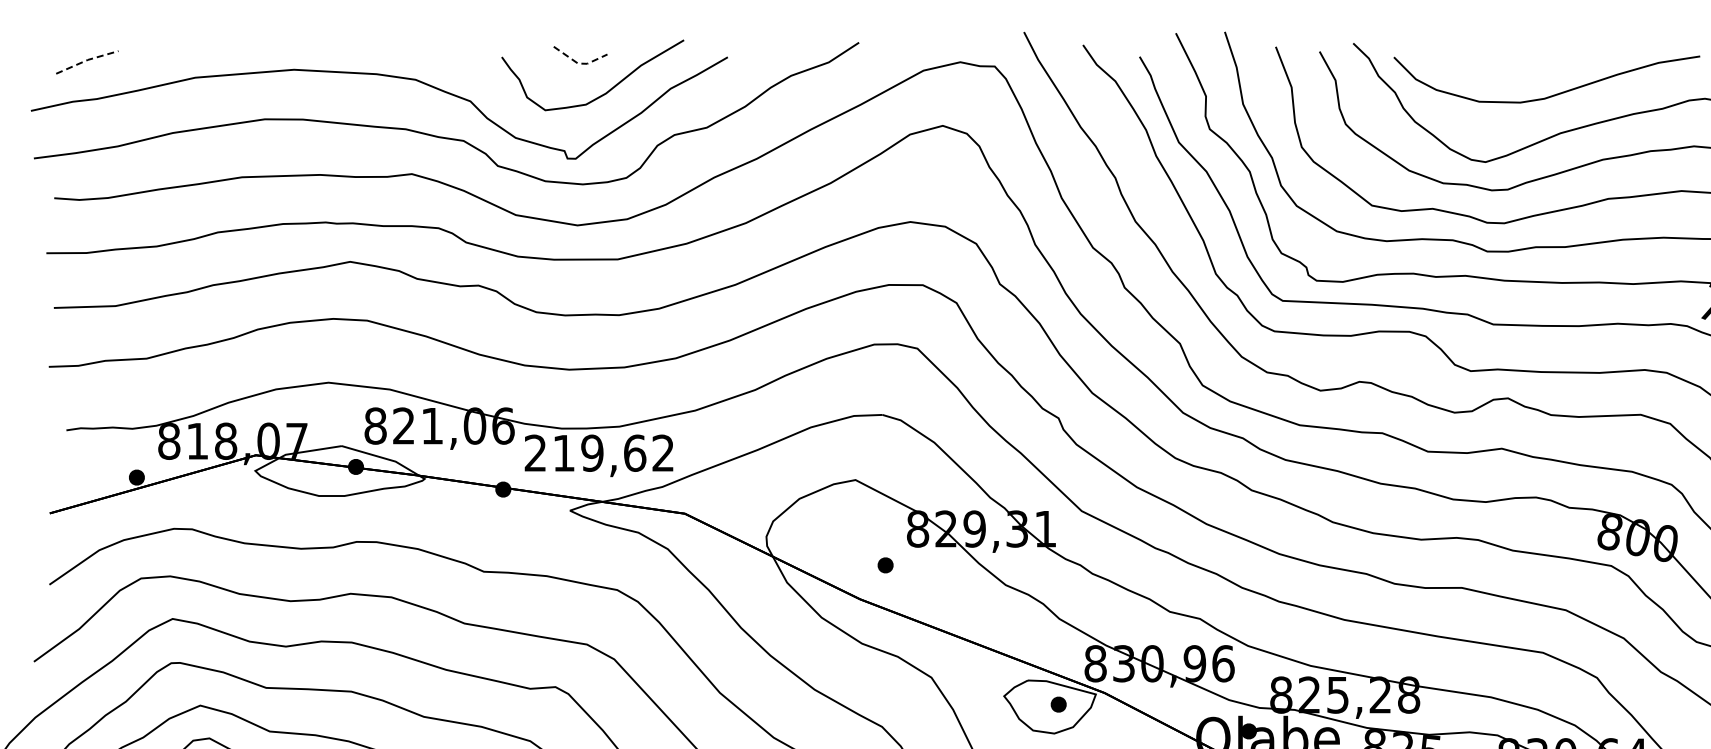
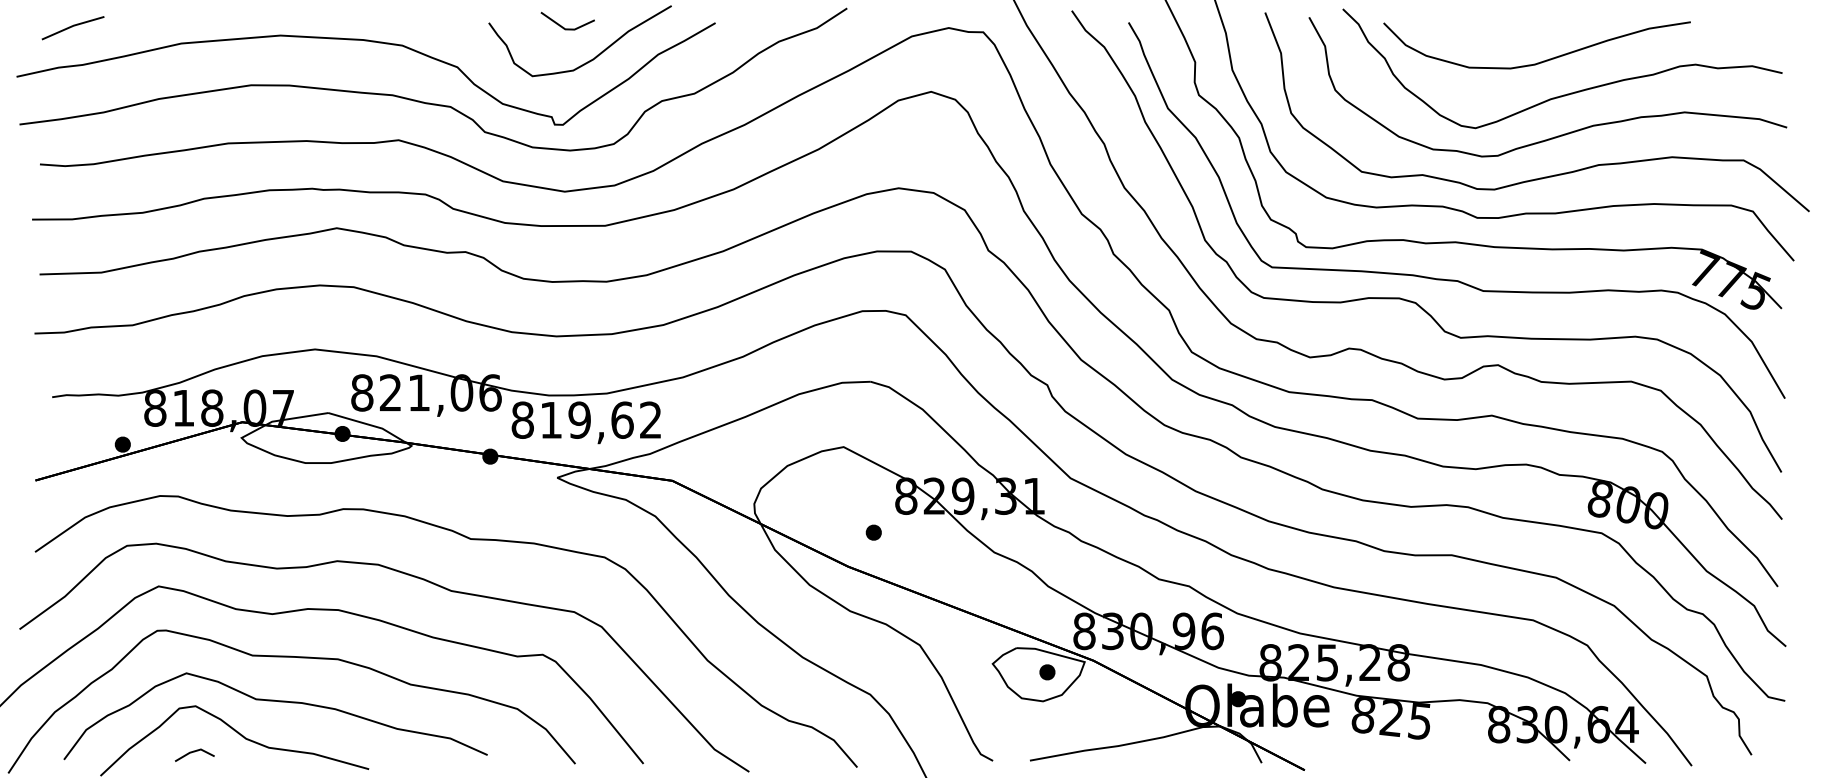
line: (86, 60) -> (72, 26), dashed -> solid
line: (580, 63) -> (567, 29), dashed -> solid
text: (535, 452) -> (522, 419), 219,62 -> 819,62

